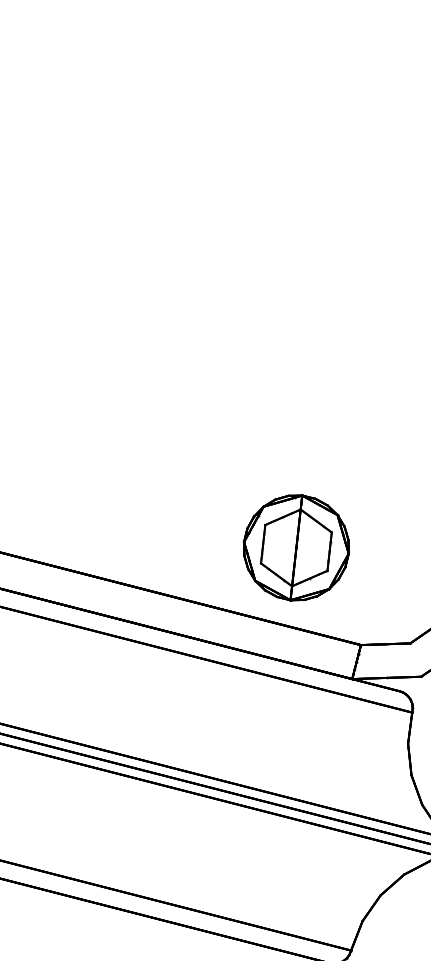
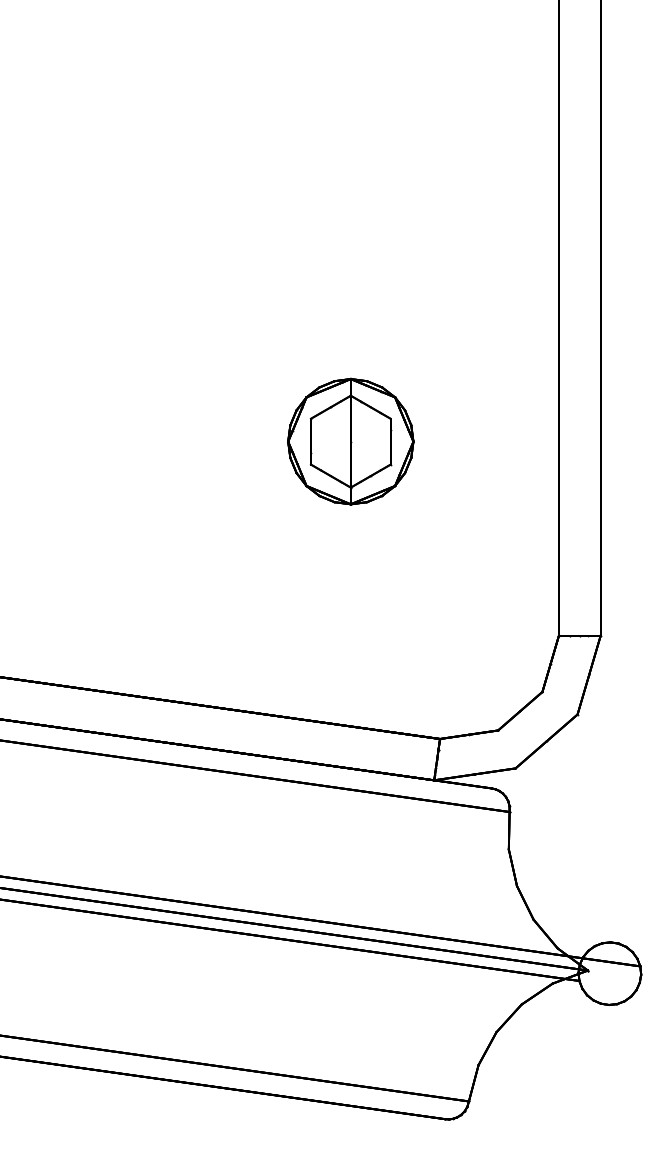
part: (296, 547) -> (350, 441), moved

